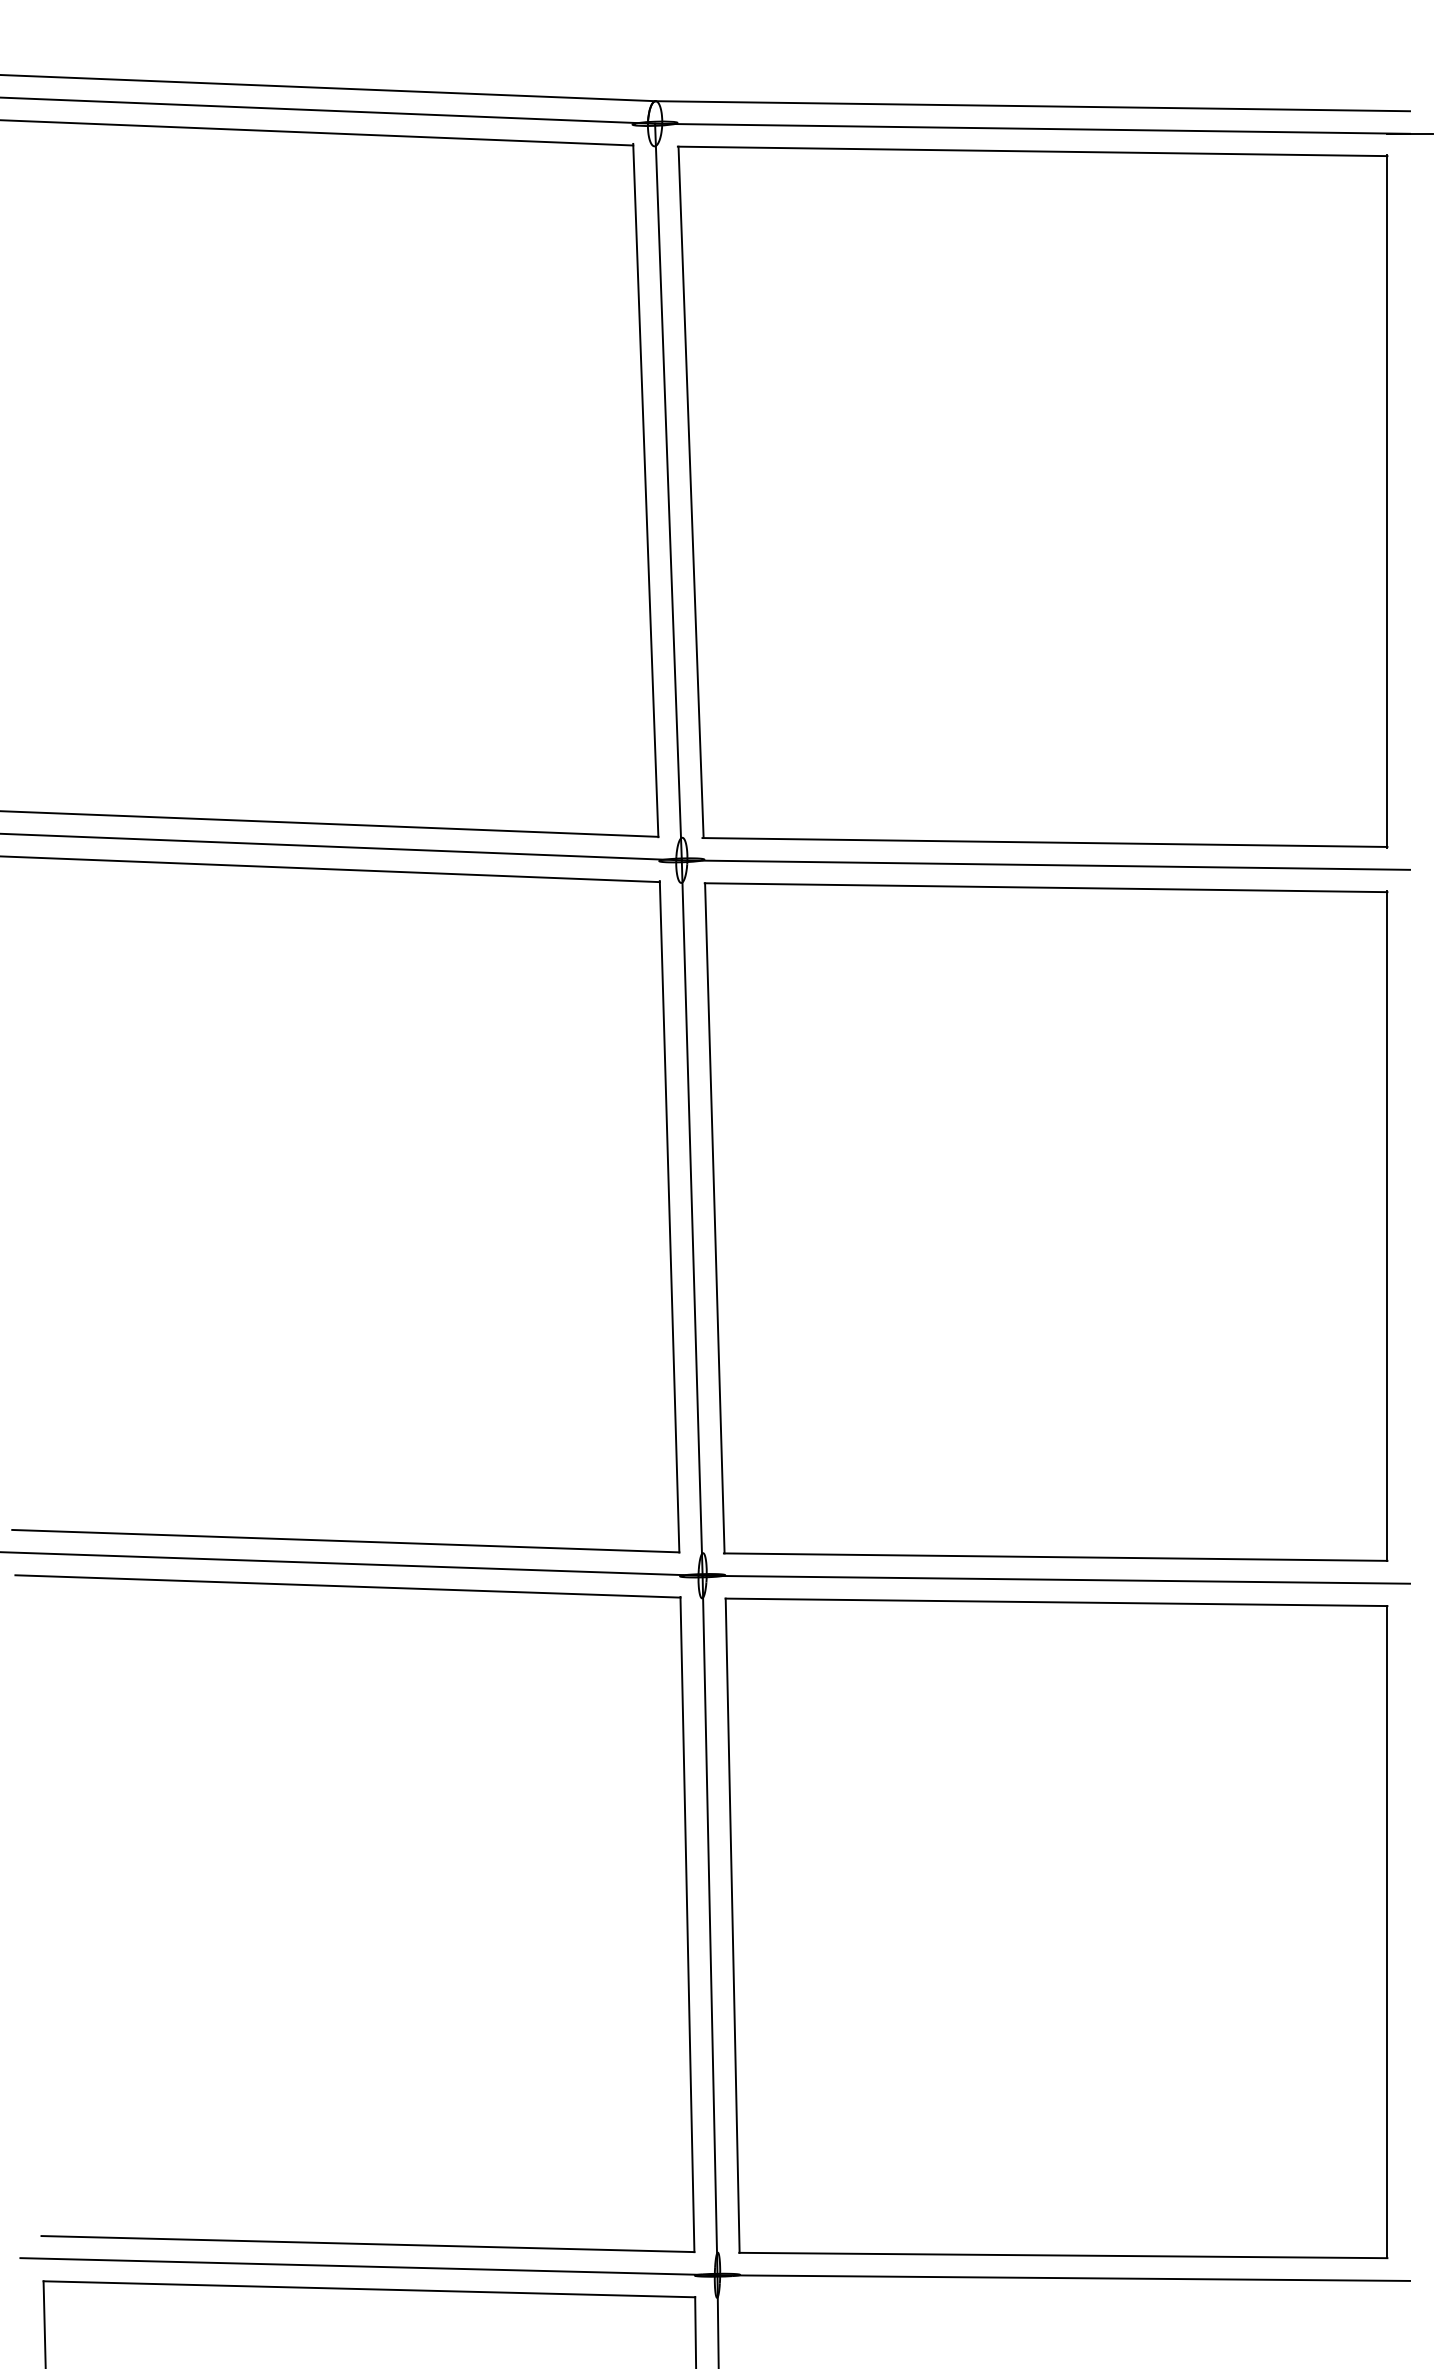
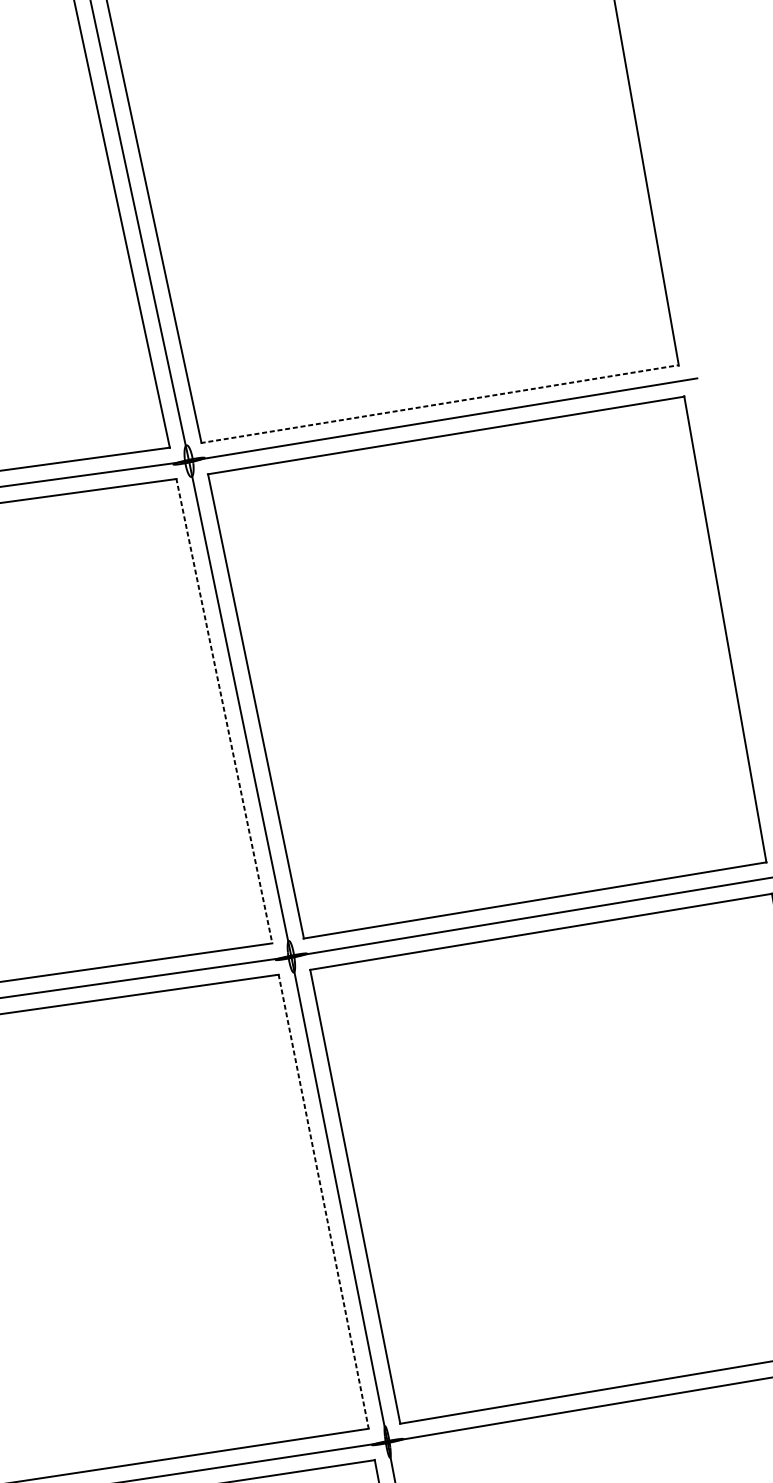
line: (1045, 842) -> (440, 404), solid -> dashed
line: (669, 1216) -> (224, 710), solid -> dashed
line: (687, 1924) -> (323, 1201), solid -> dashed

